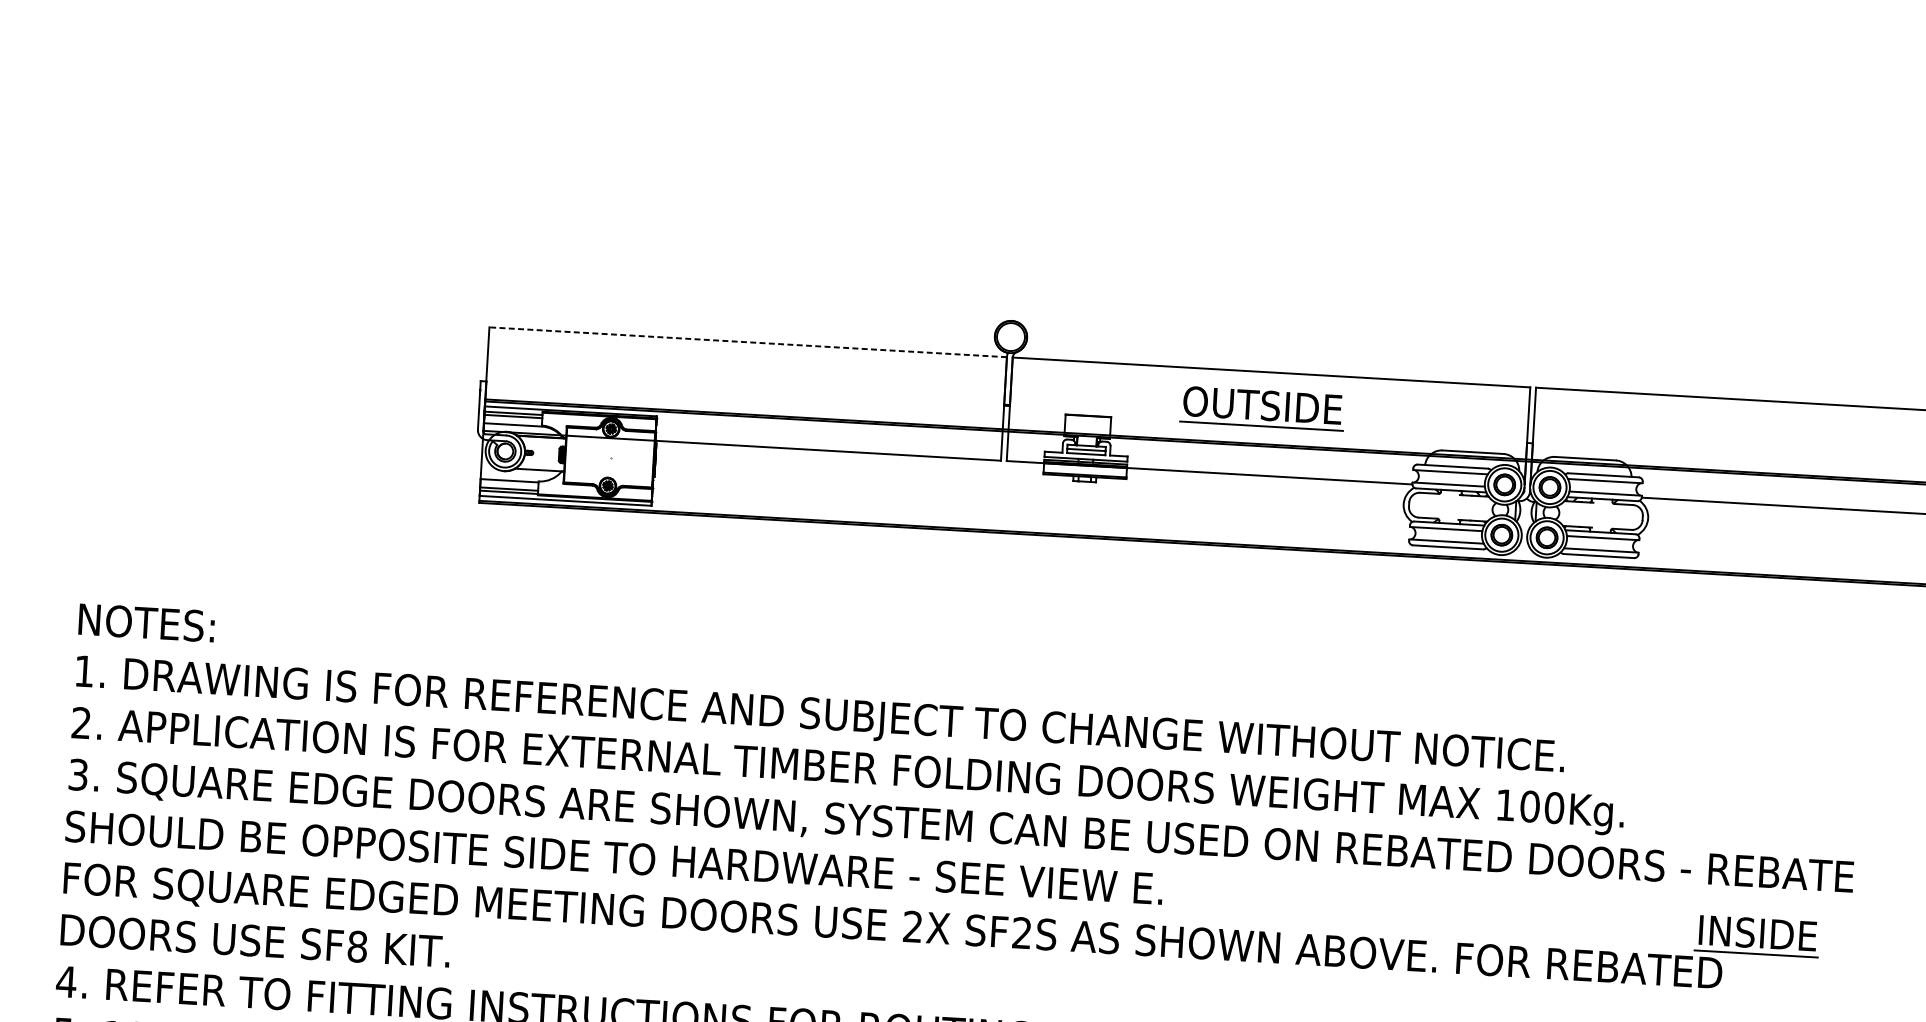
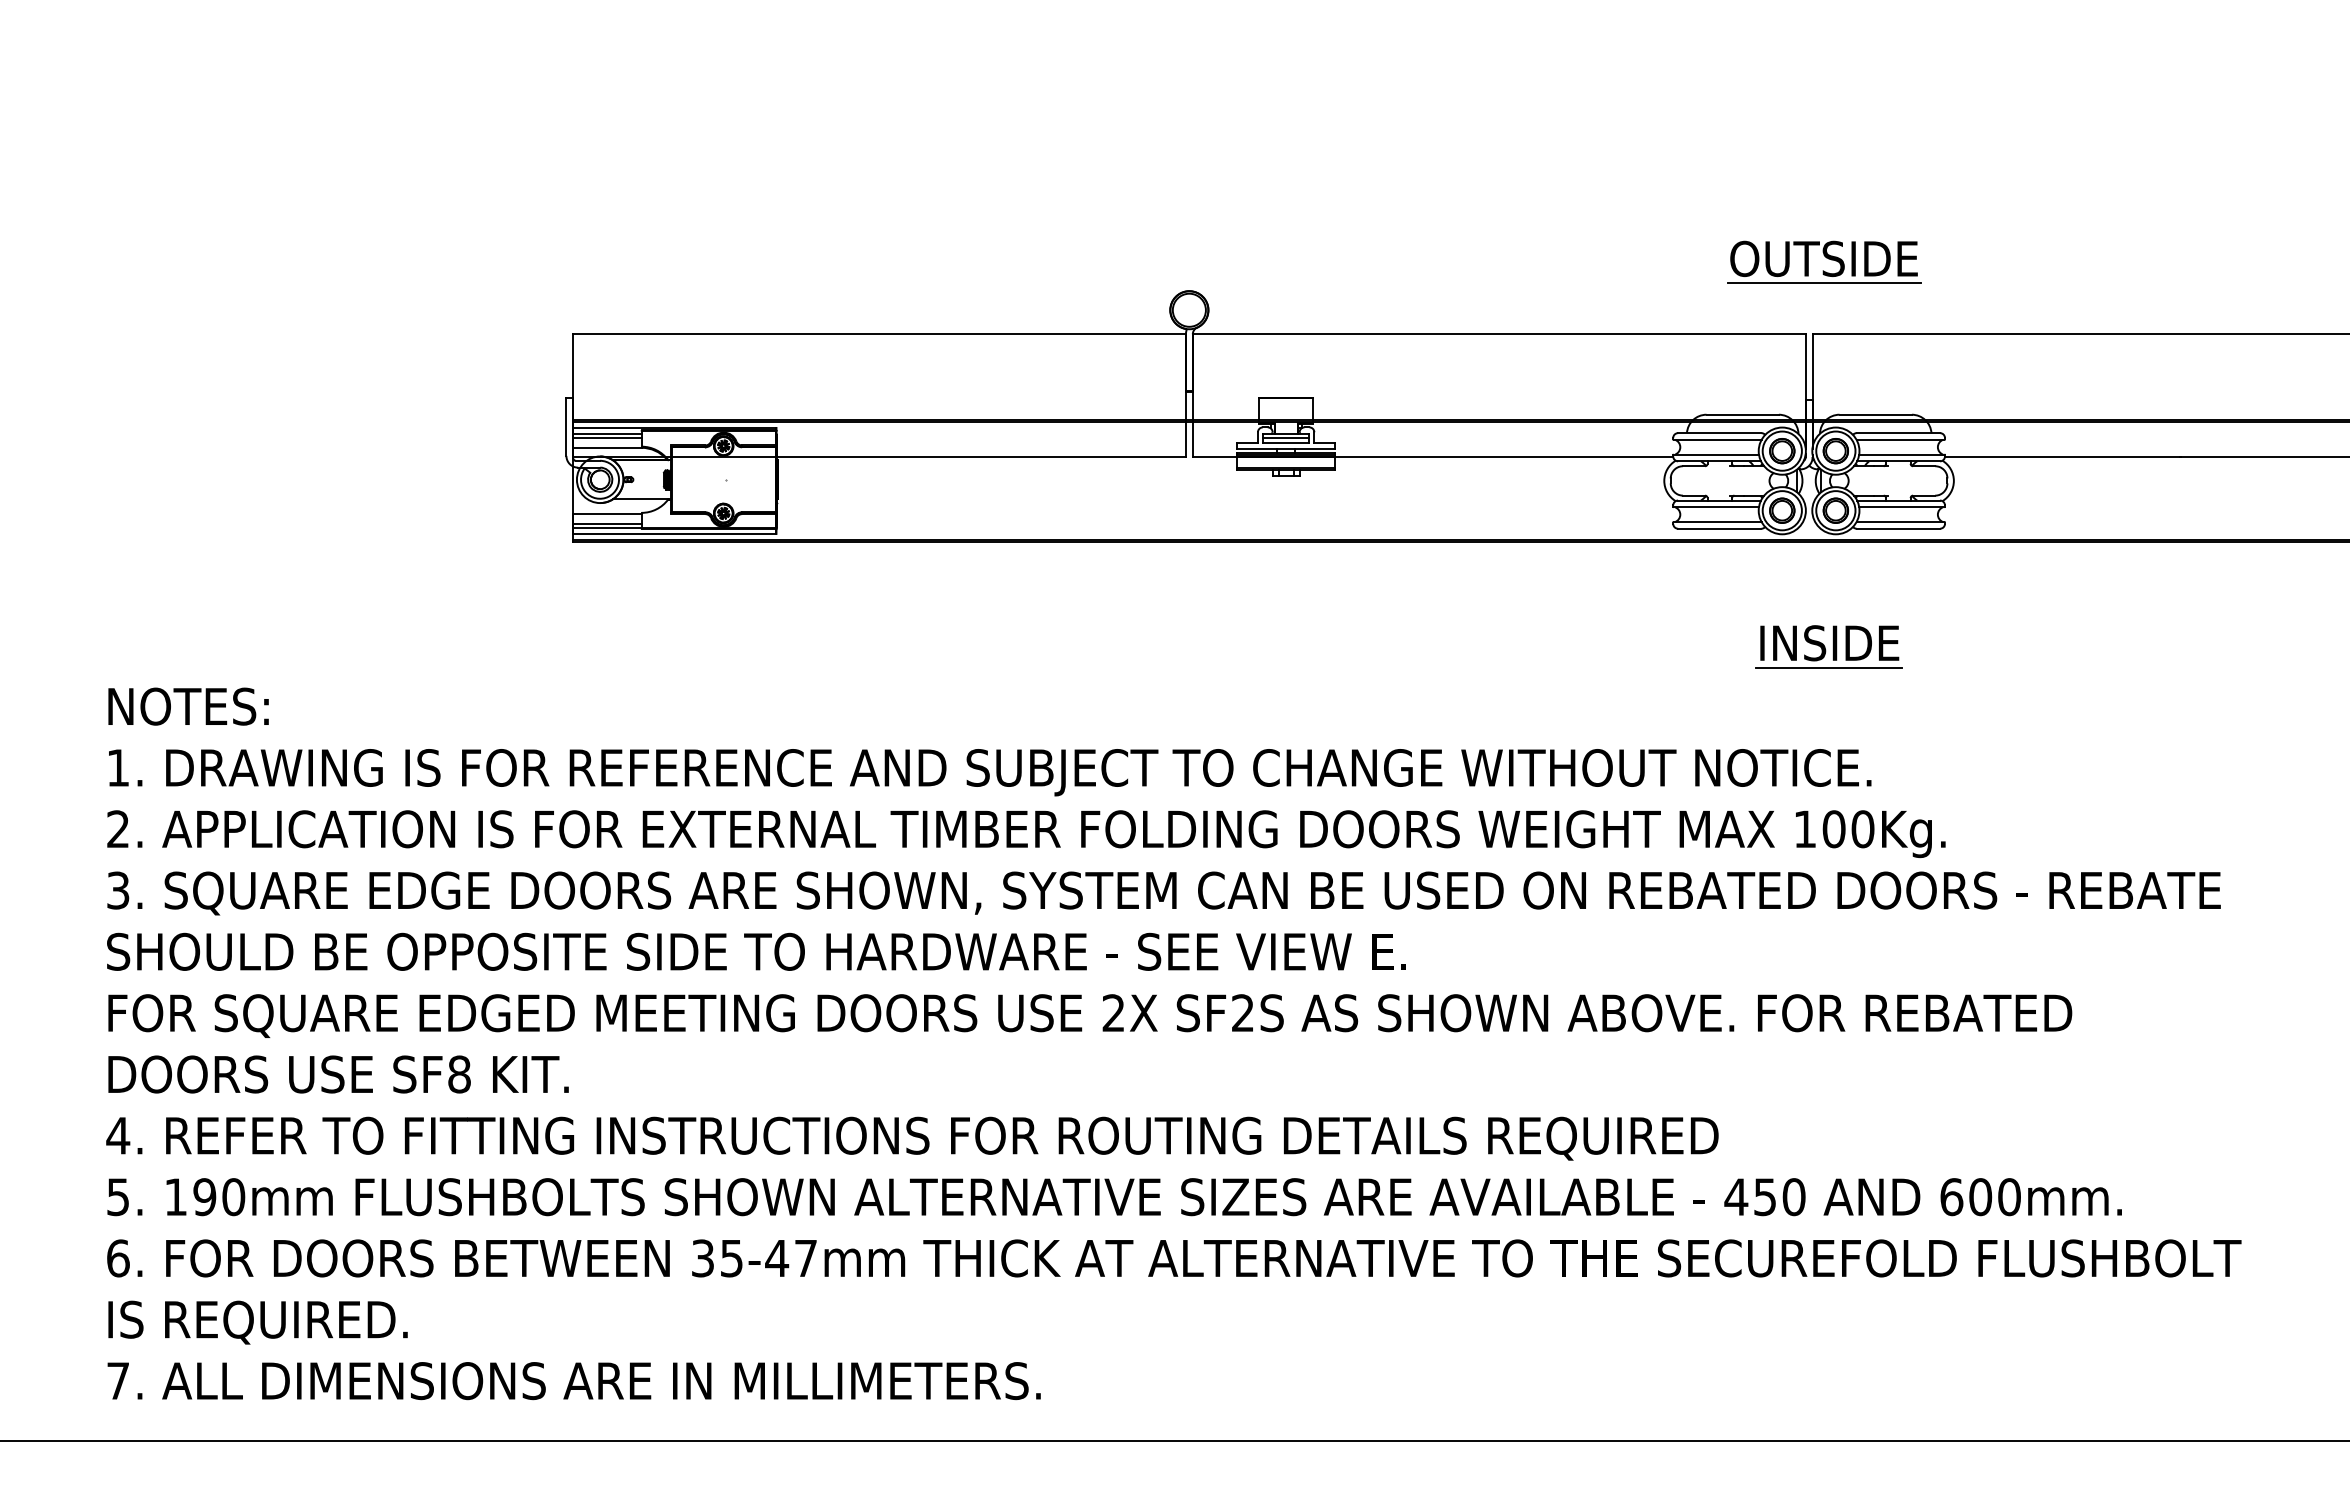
line: (747, 342) -> (878, 334), dashed -> solid
part: (1262, 407) -> (1824, 261), moved
part: (1756, 935) -> (1828, 646), moved

